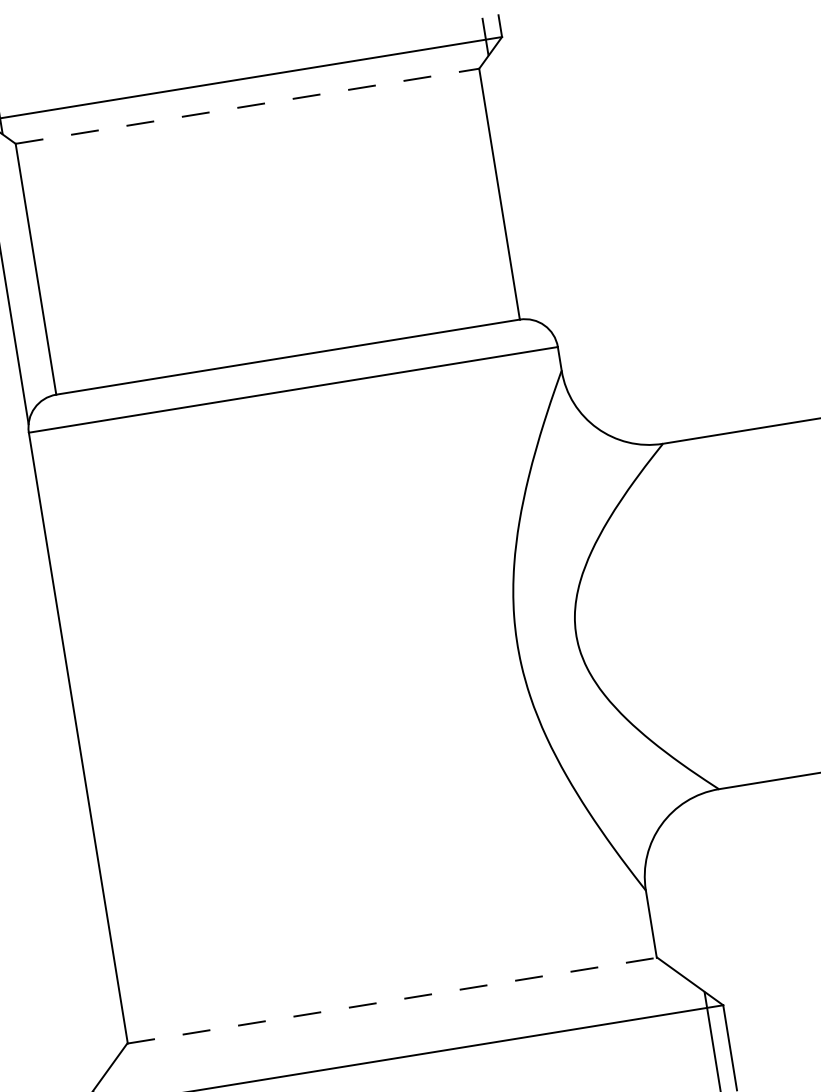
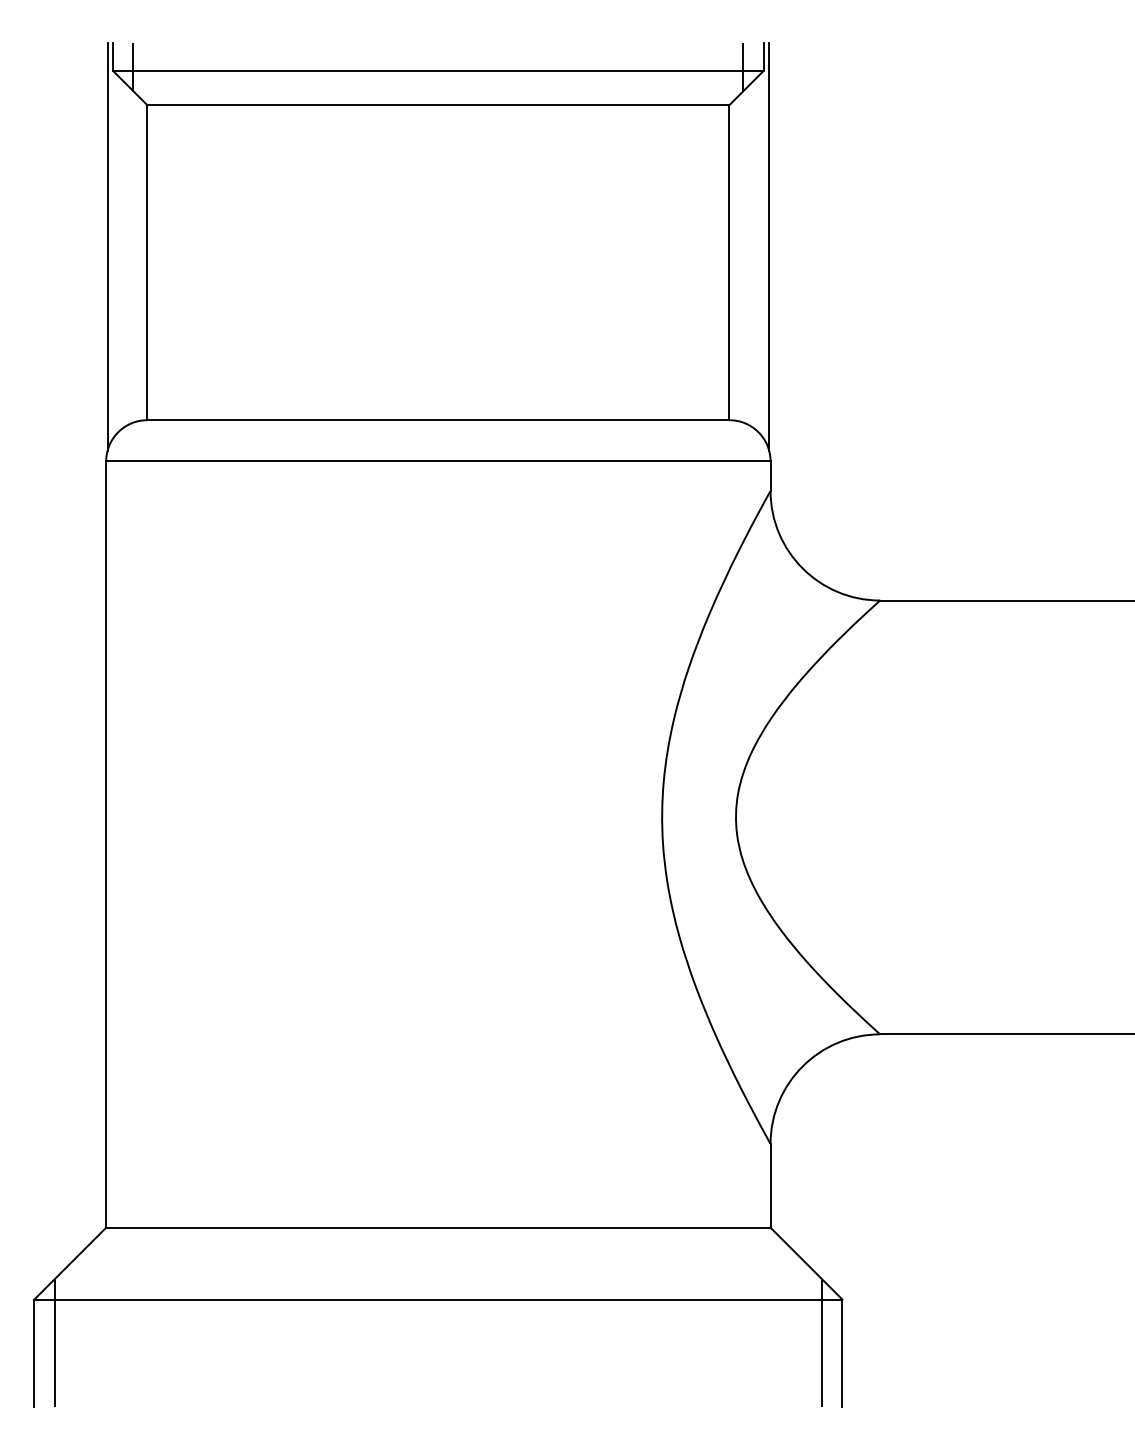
line: (247, 106) -> (438, 105), dashed -> solid
line: (529, 176) -> (769, 246), added
line: (392, 1000) -> (438, 1228), dashed -> solid

